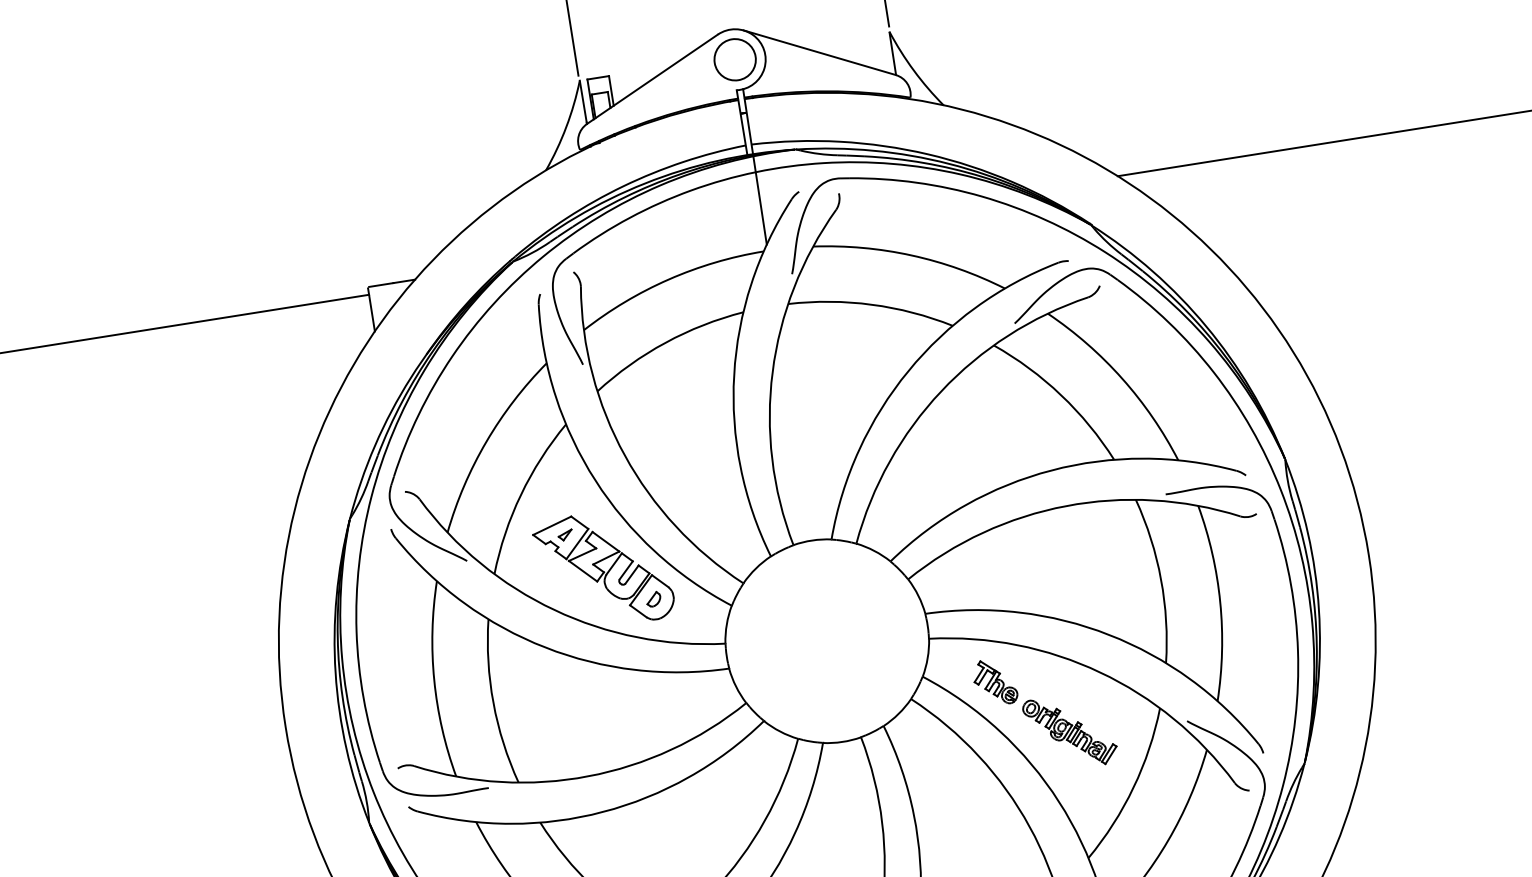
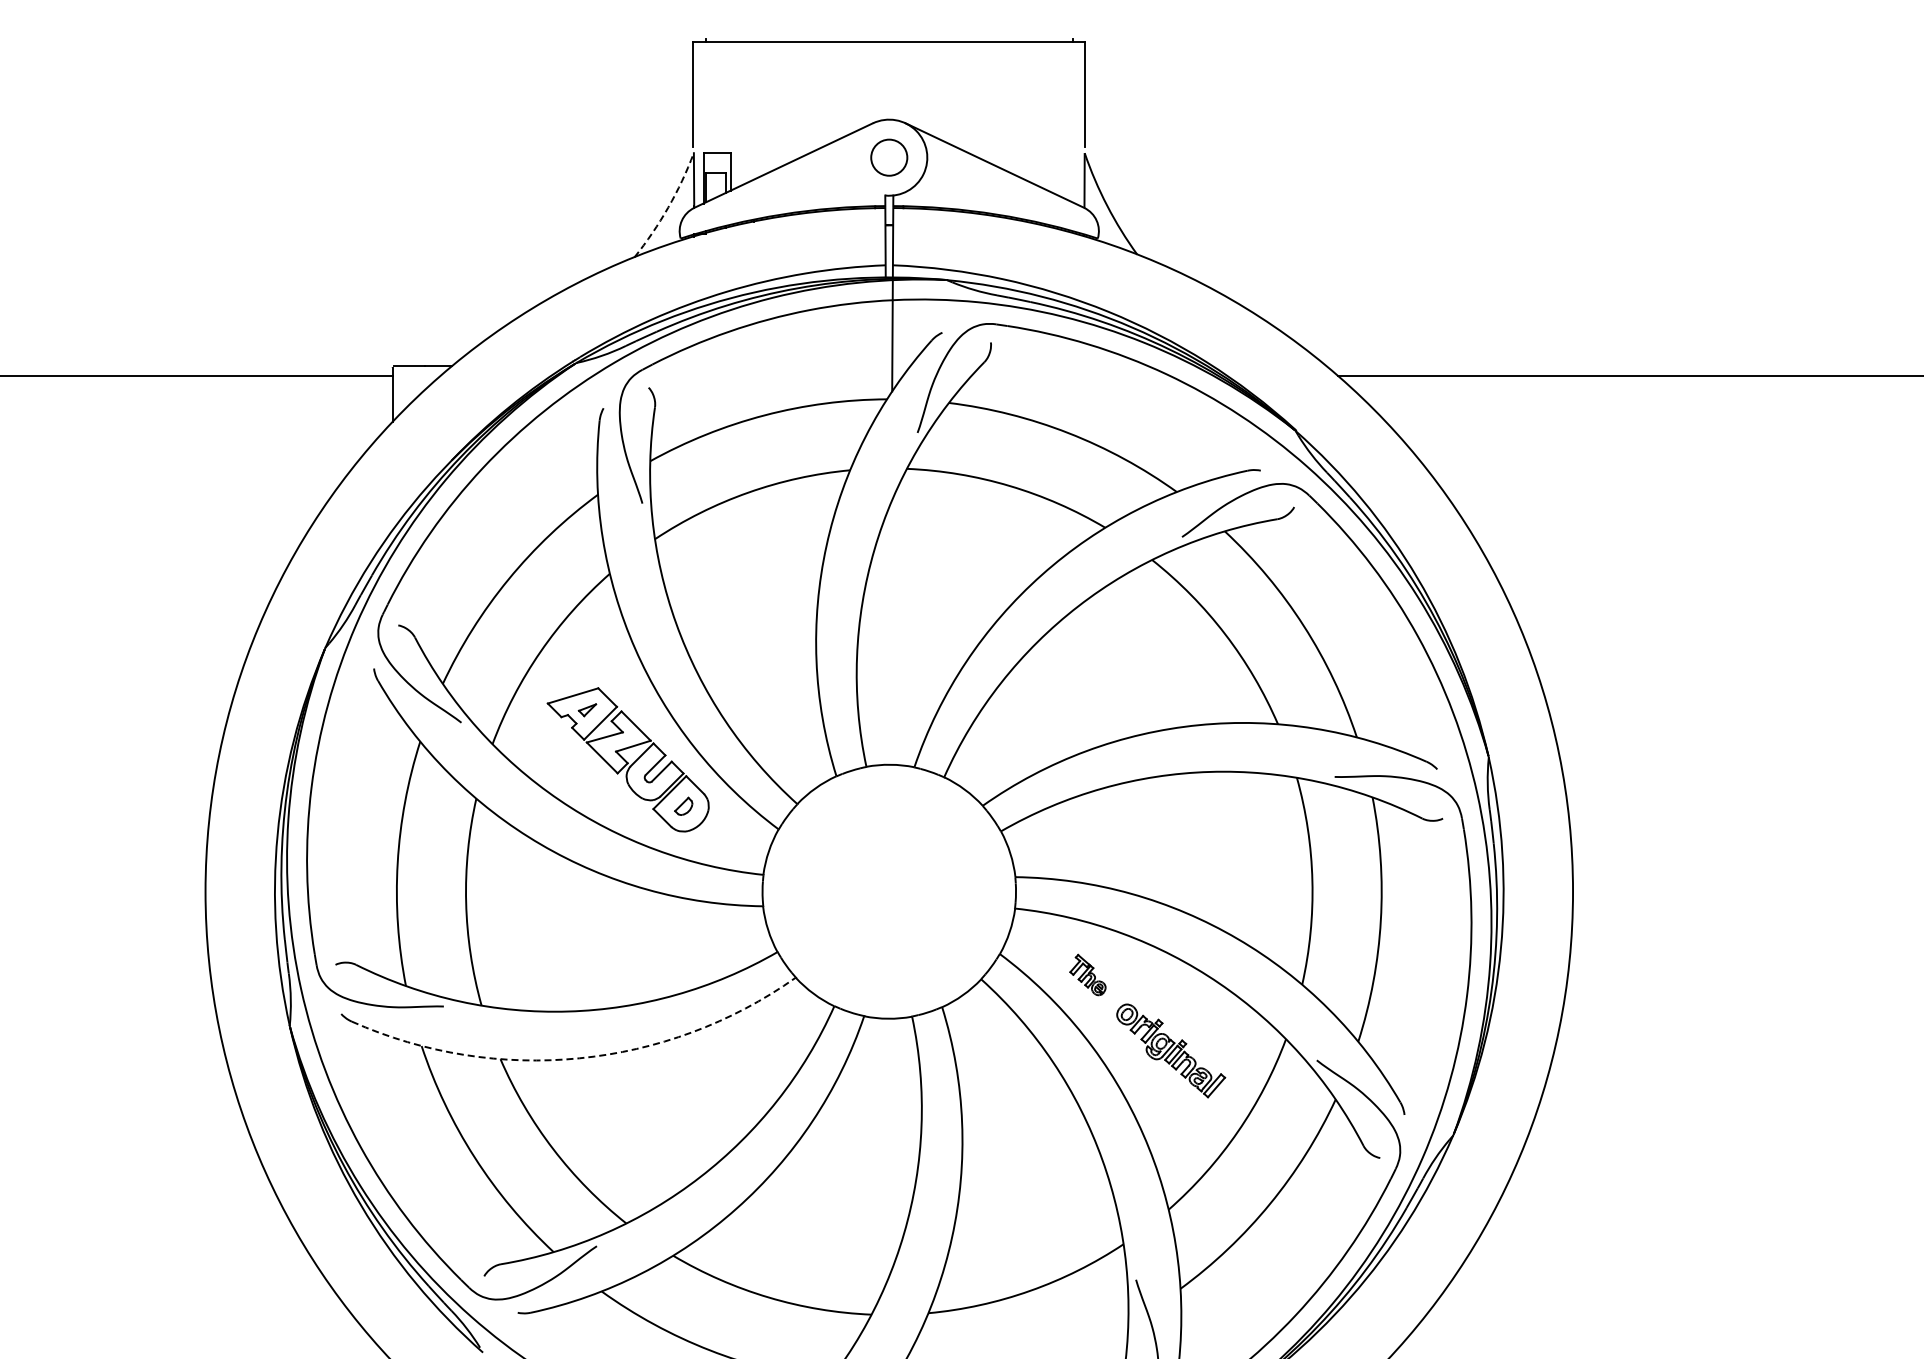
circle: (735, 59) -> (889, 157), size x0.7
arc: (566, 126) -> (668, 207), solid -> dashed
part: (994, 681) -> (1087, 974), size x0.7
arc: (602, 812) -> (579, 1058), solid -> dashed

